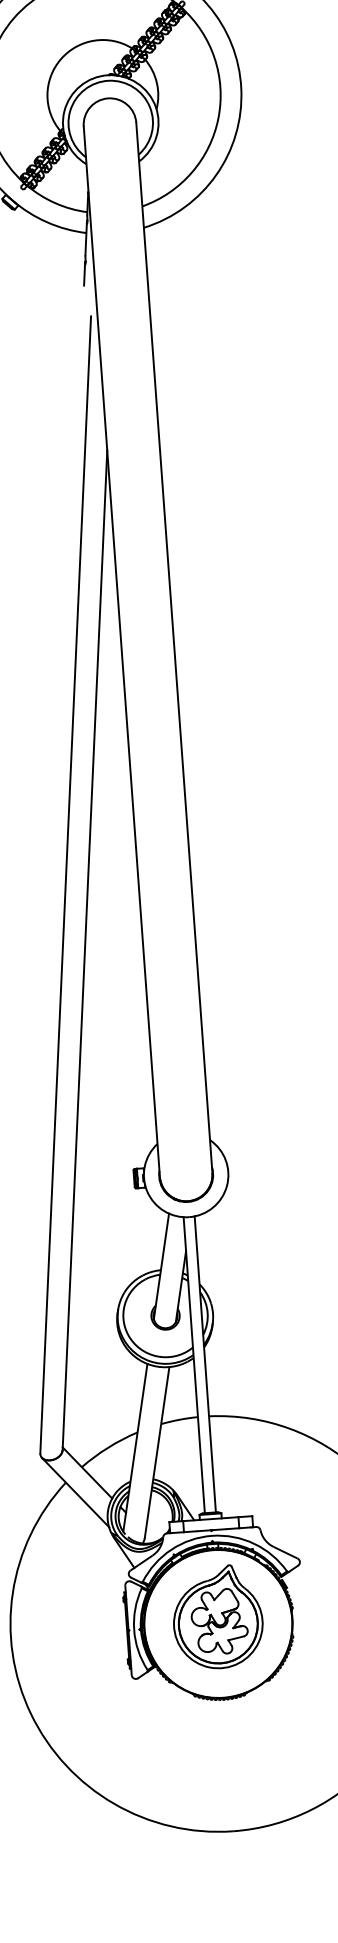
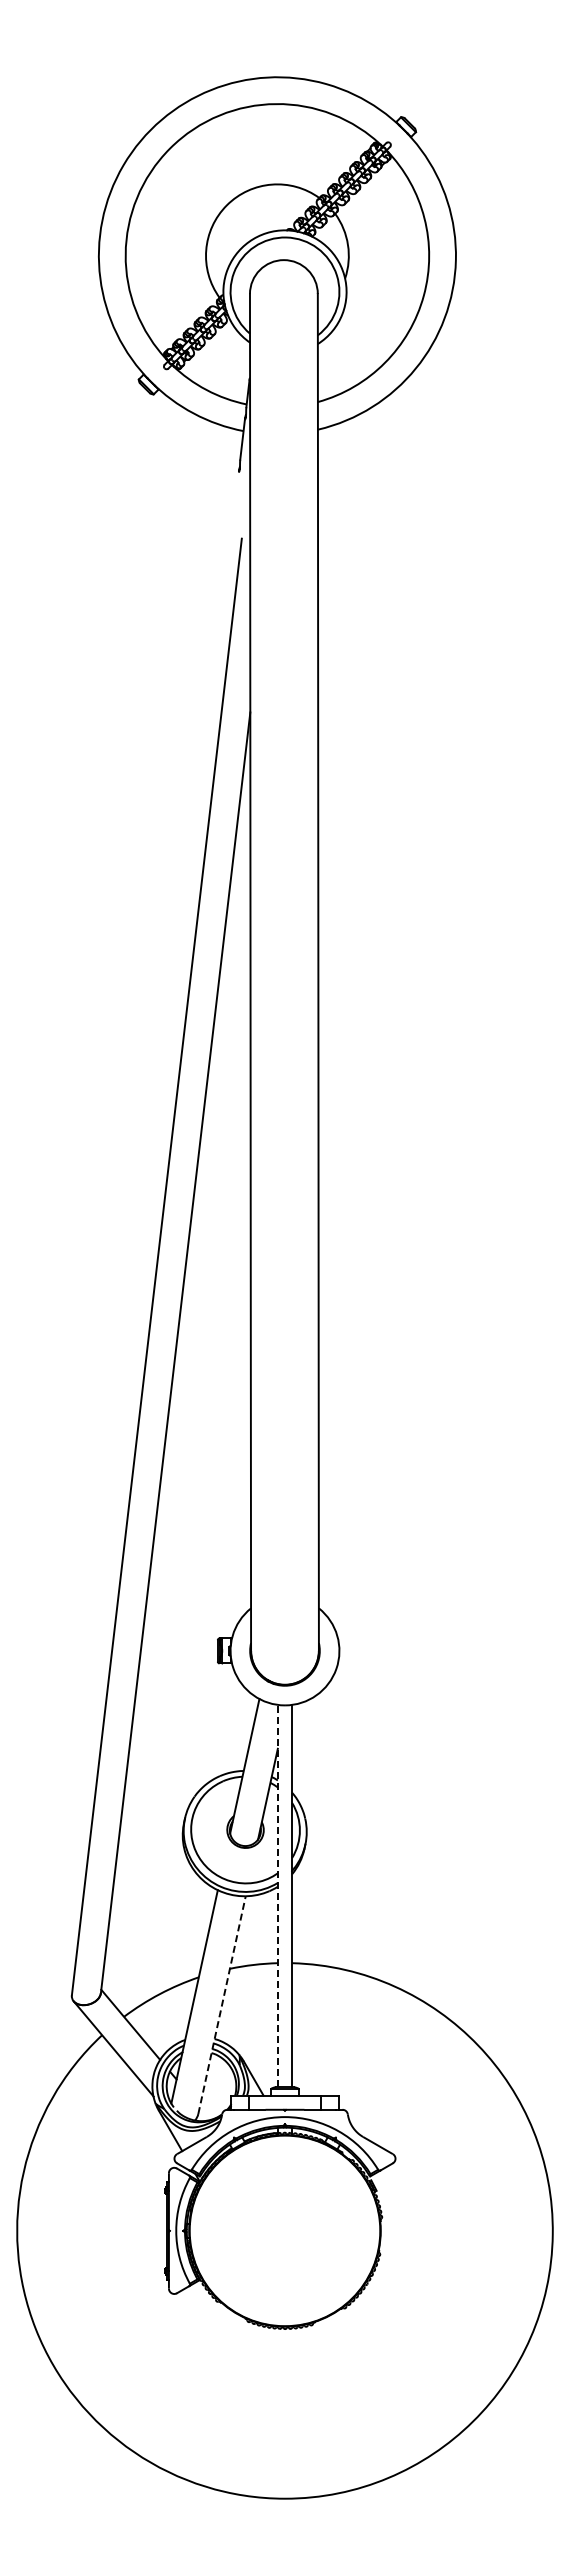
line: (83, 274) -> (236, 484), removed
line: (193, 1364) -> (277, 1895), solid -> dashed
line: (157, 1452) -> (222, 2004), solid -> dashed
part: (217, 1616) -> (284, 2221), removed

